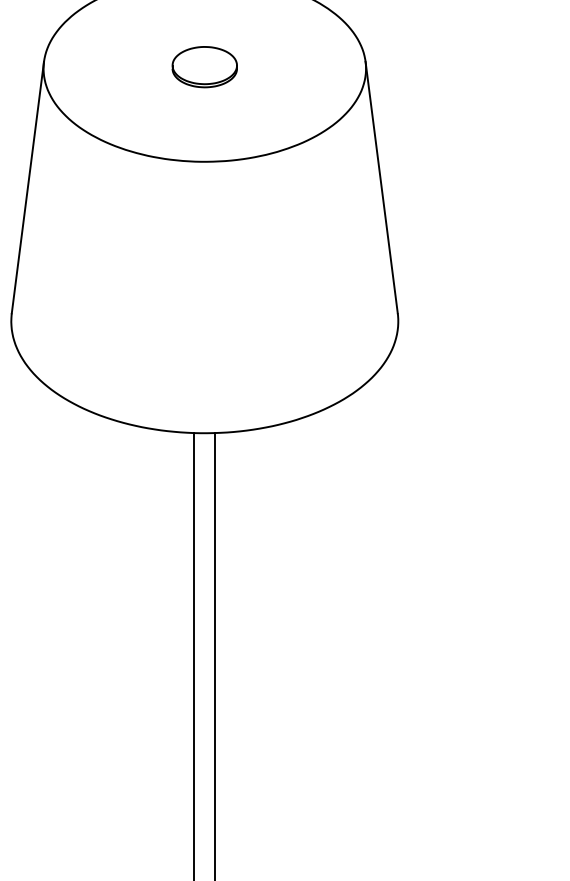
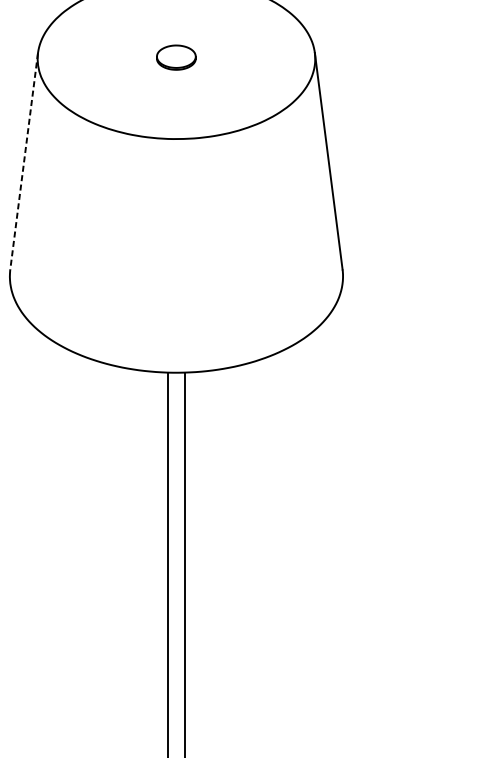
part: (204, 67) -> (176, 57), size x0.7
line: (27, 187) -> (23, 161), solid -> dashed

